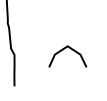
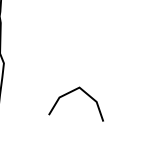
line: (63, 50) -> (72, 93), moved

